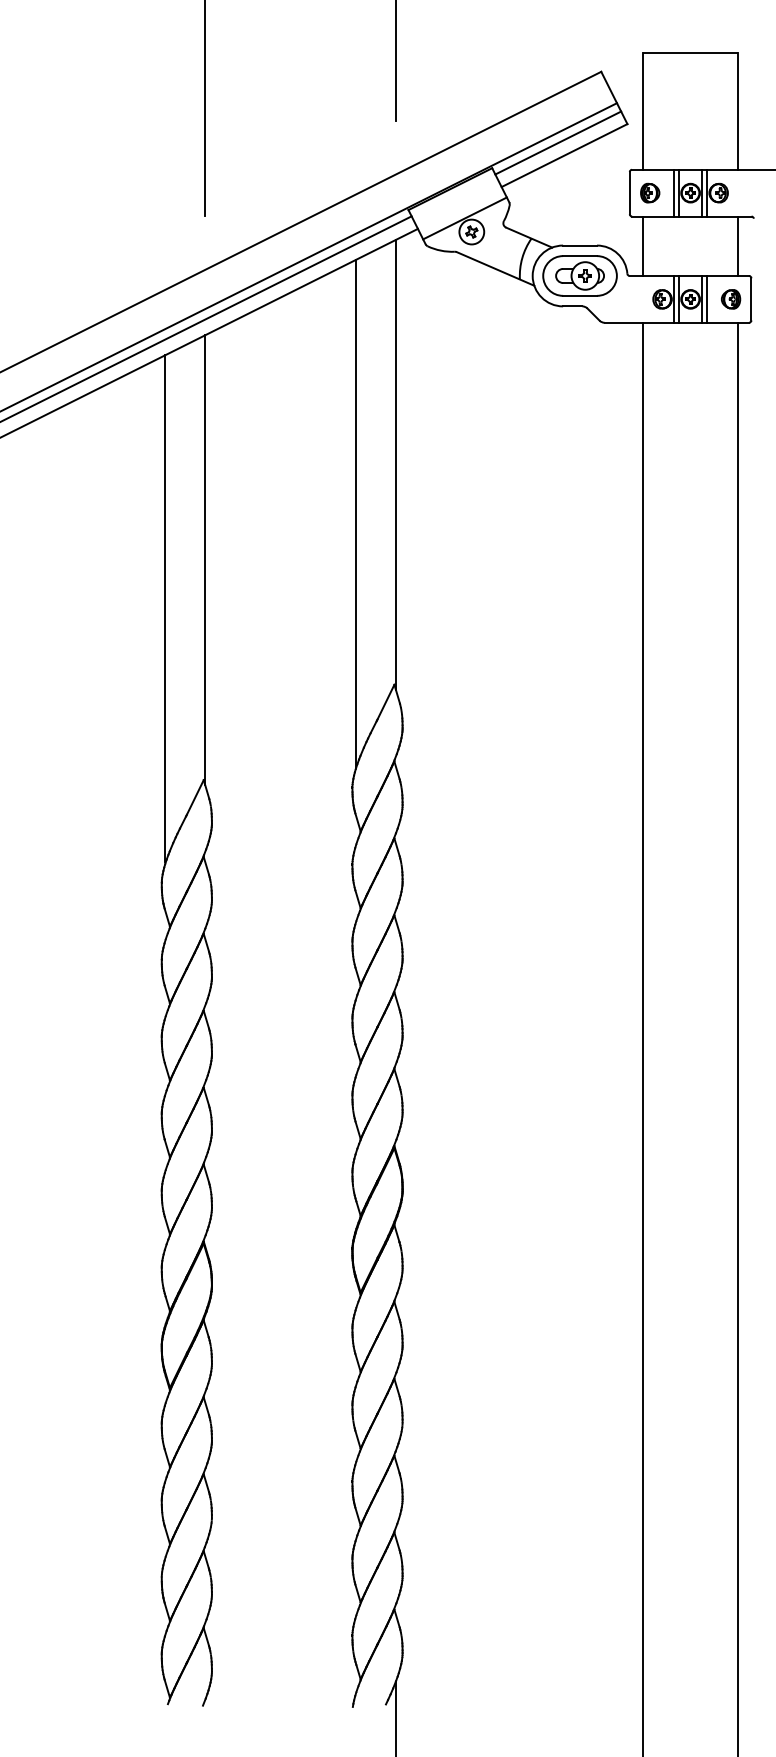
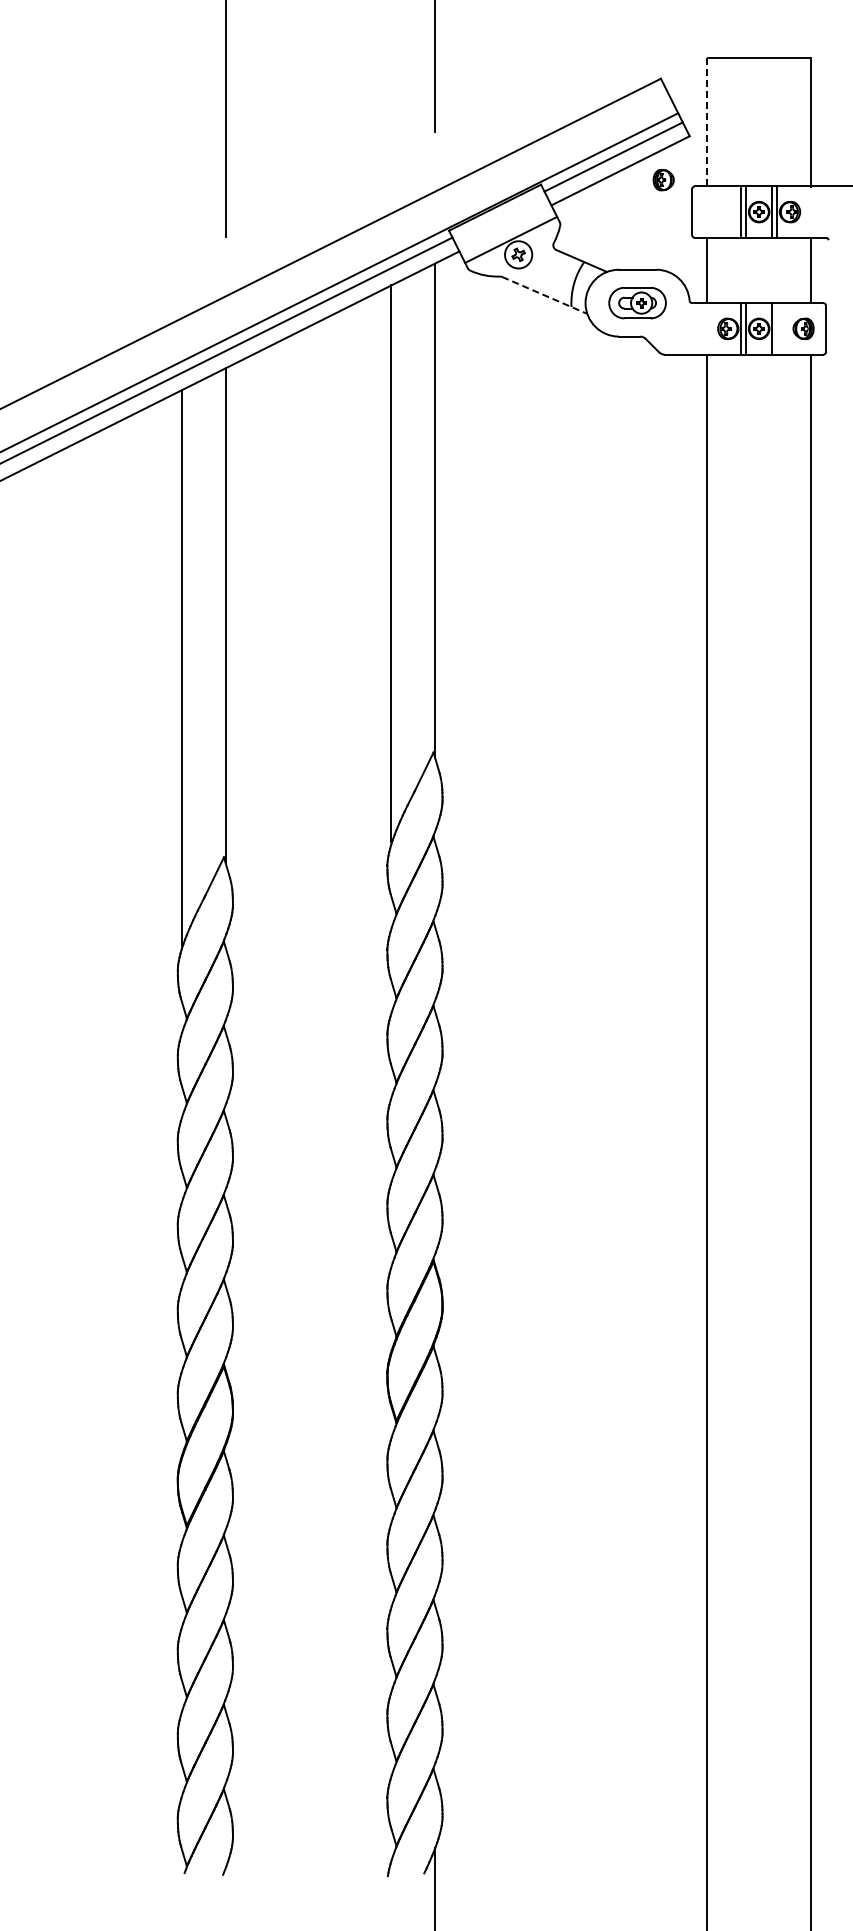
line: (643, 111) -> (707, 122), solid -> dashed
part: (649, 193) -> (663, 180), moved
line: (496, 269) -> (545, 295), solid -> dashed
part: (579, 275) -> (637, 302), size x0.7
line: (707, 299) -> (777, 328), removed

